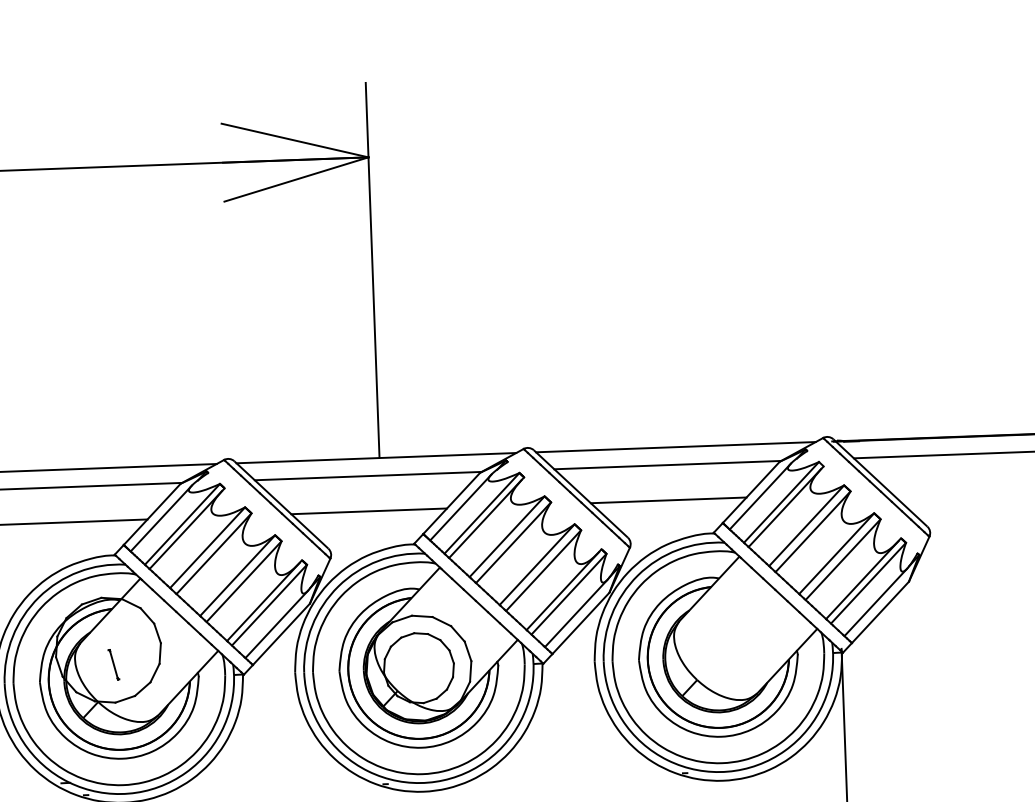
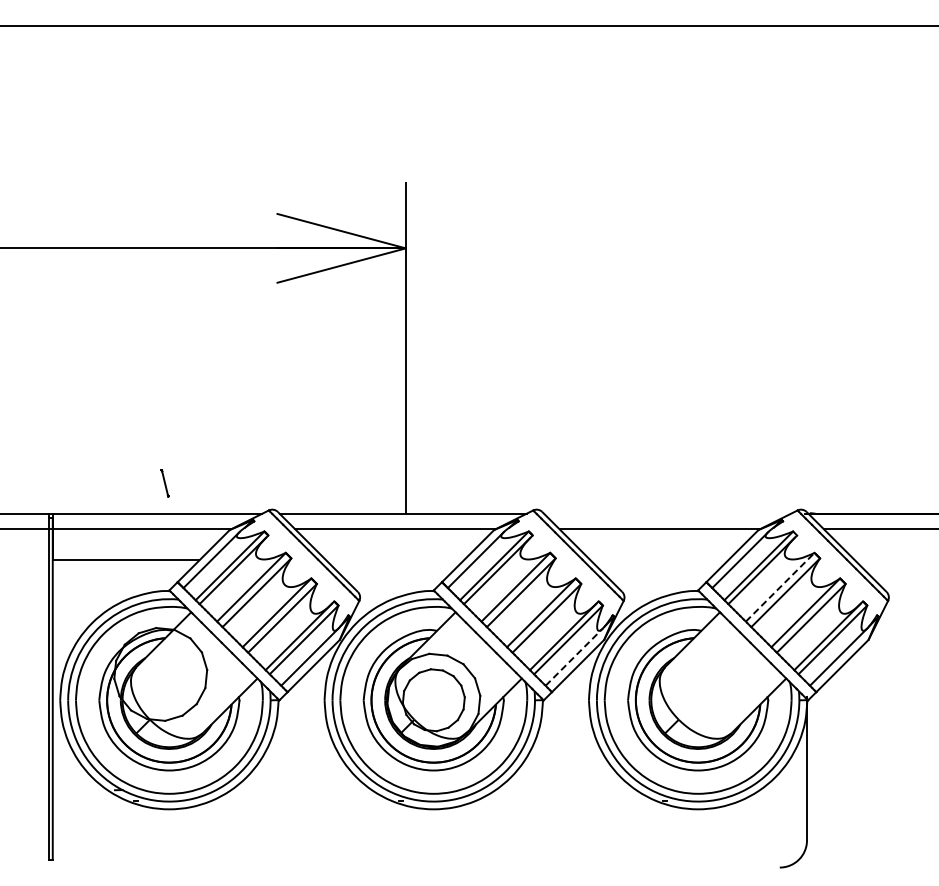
line: (675, 446) -> (667, 513), removed
line: (668, 500) -> (659, 560), removed
line: (368, 511) -> (394, 560), removed
line: (806, 525) -> (780, 587), solid -> dashed
line: (576, 612) -> (574, 656), solid -> dashed
line: (113, 664) -> (164, 483), moved

